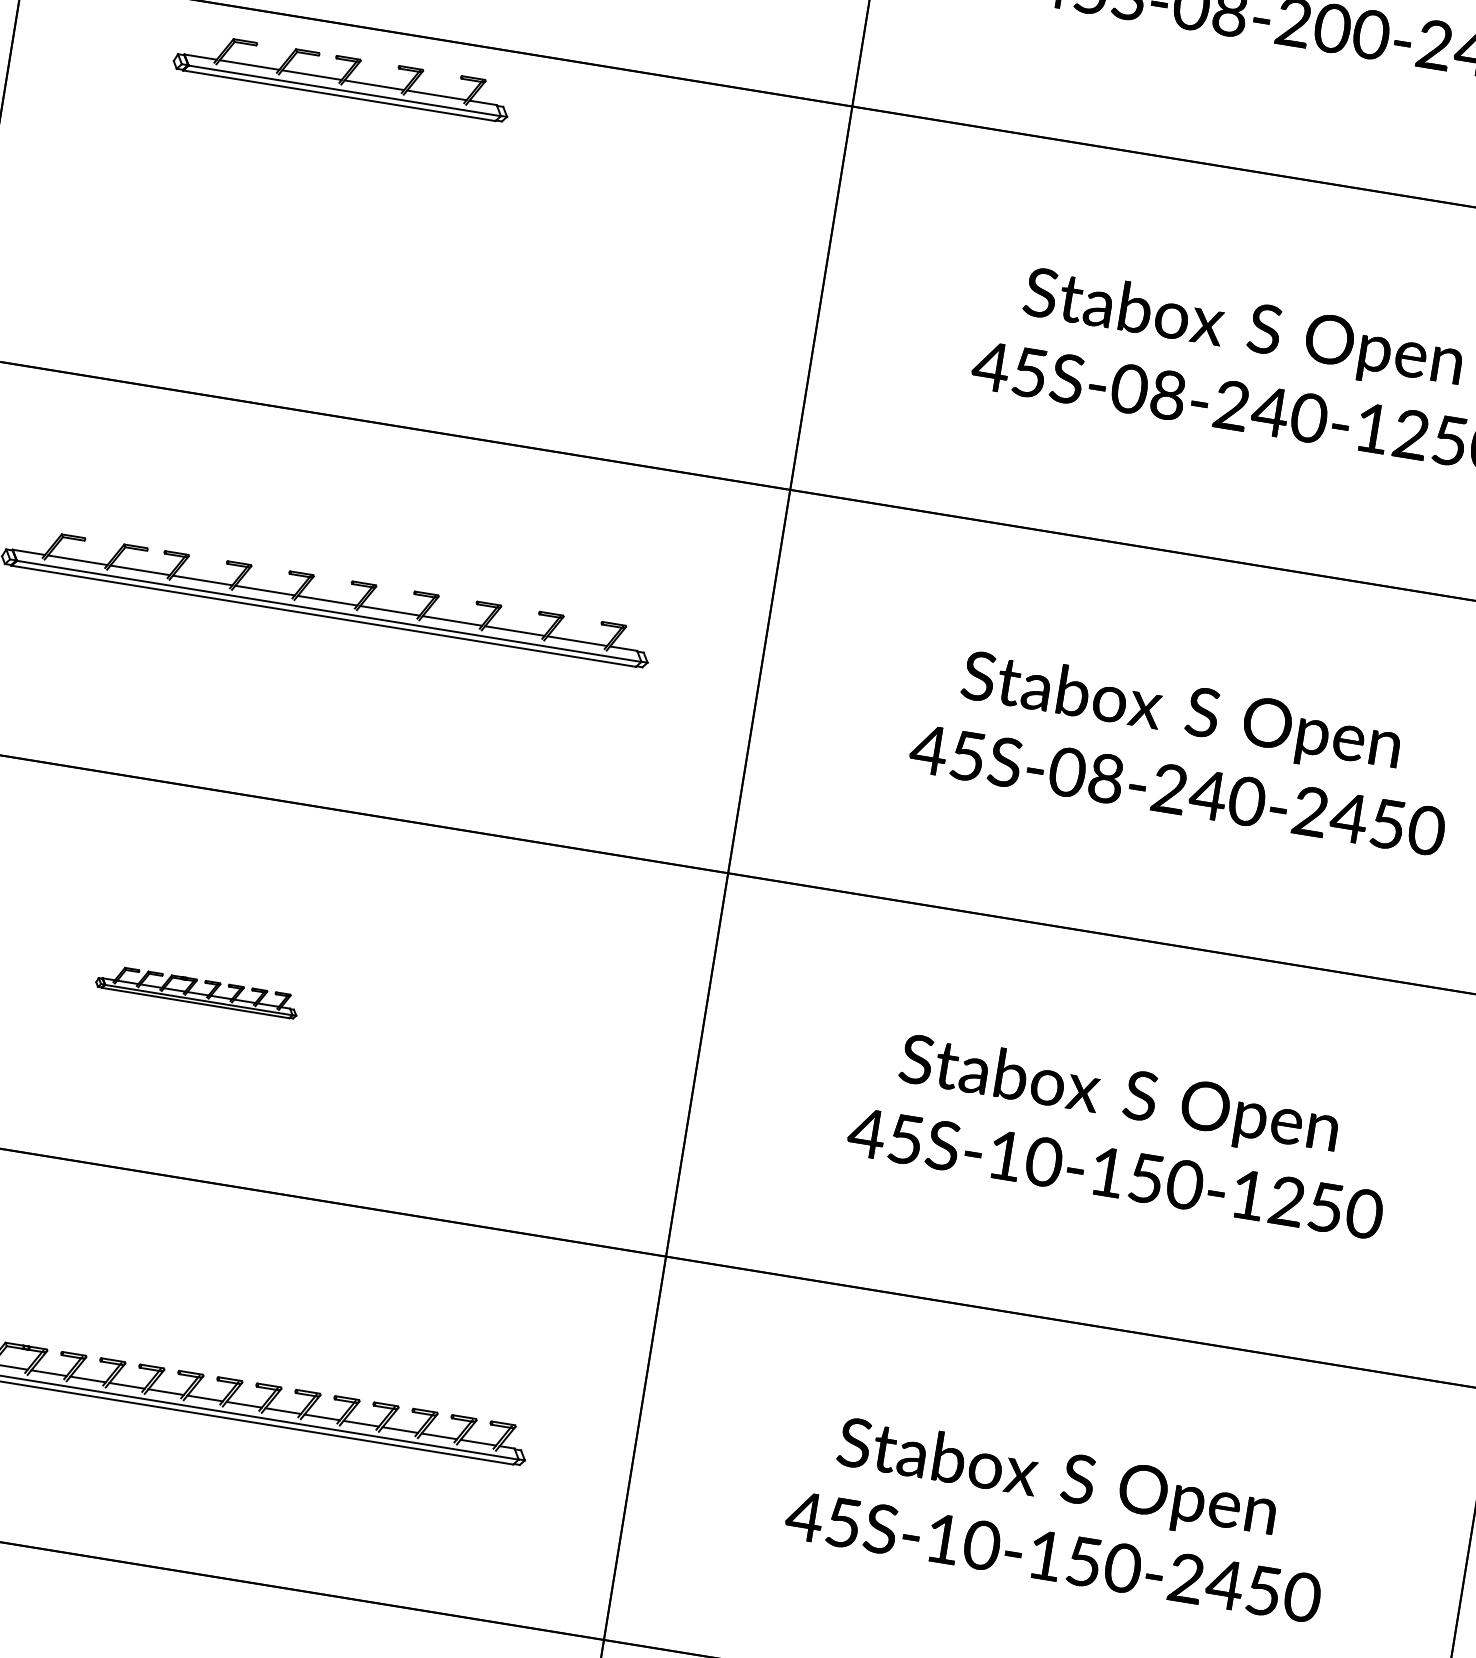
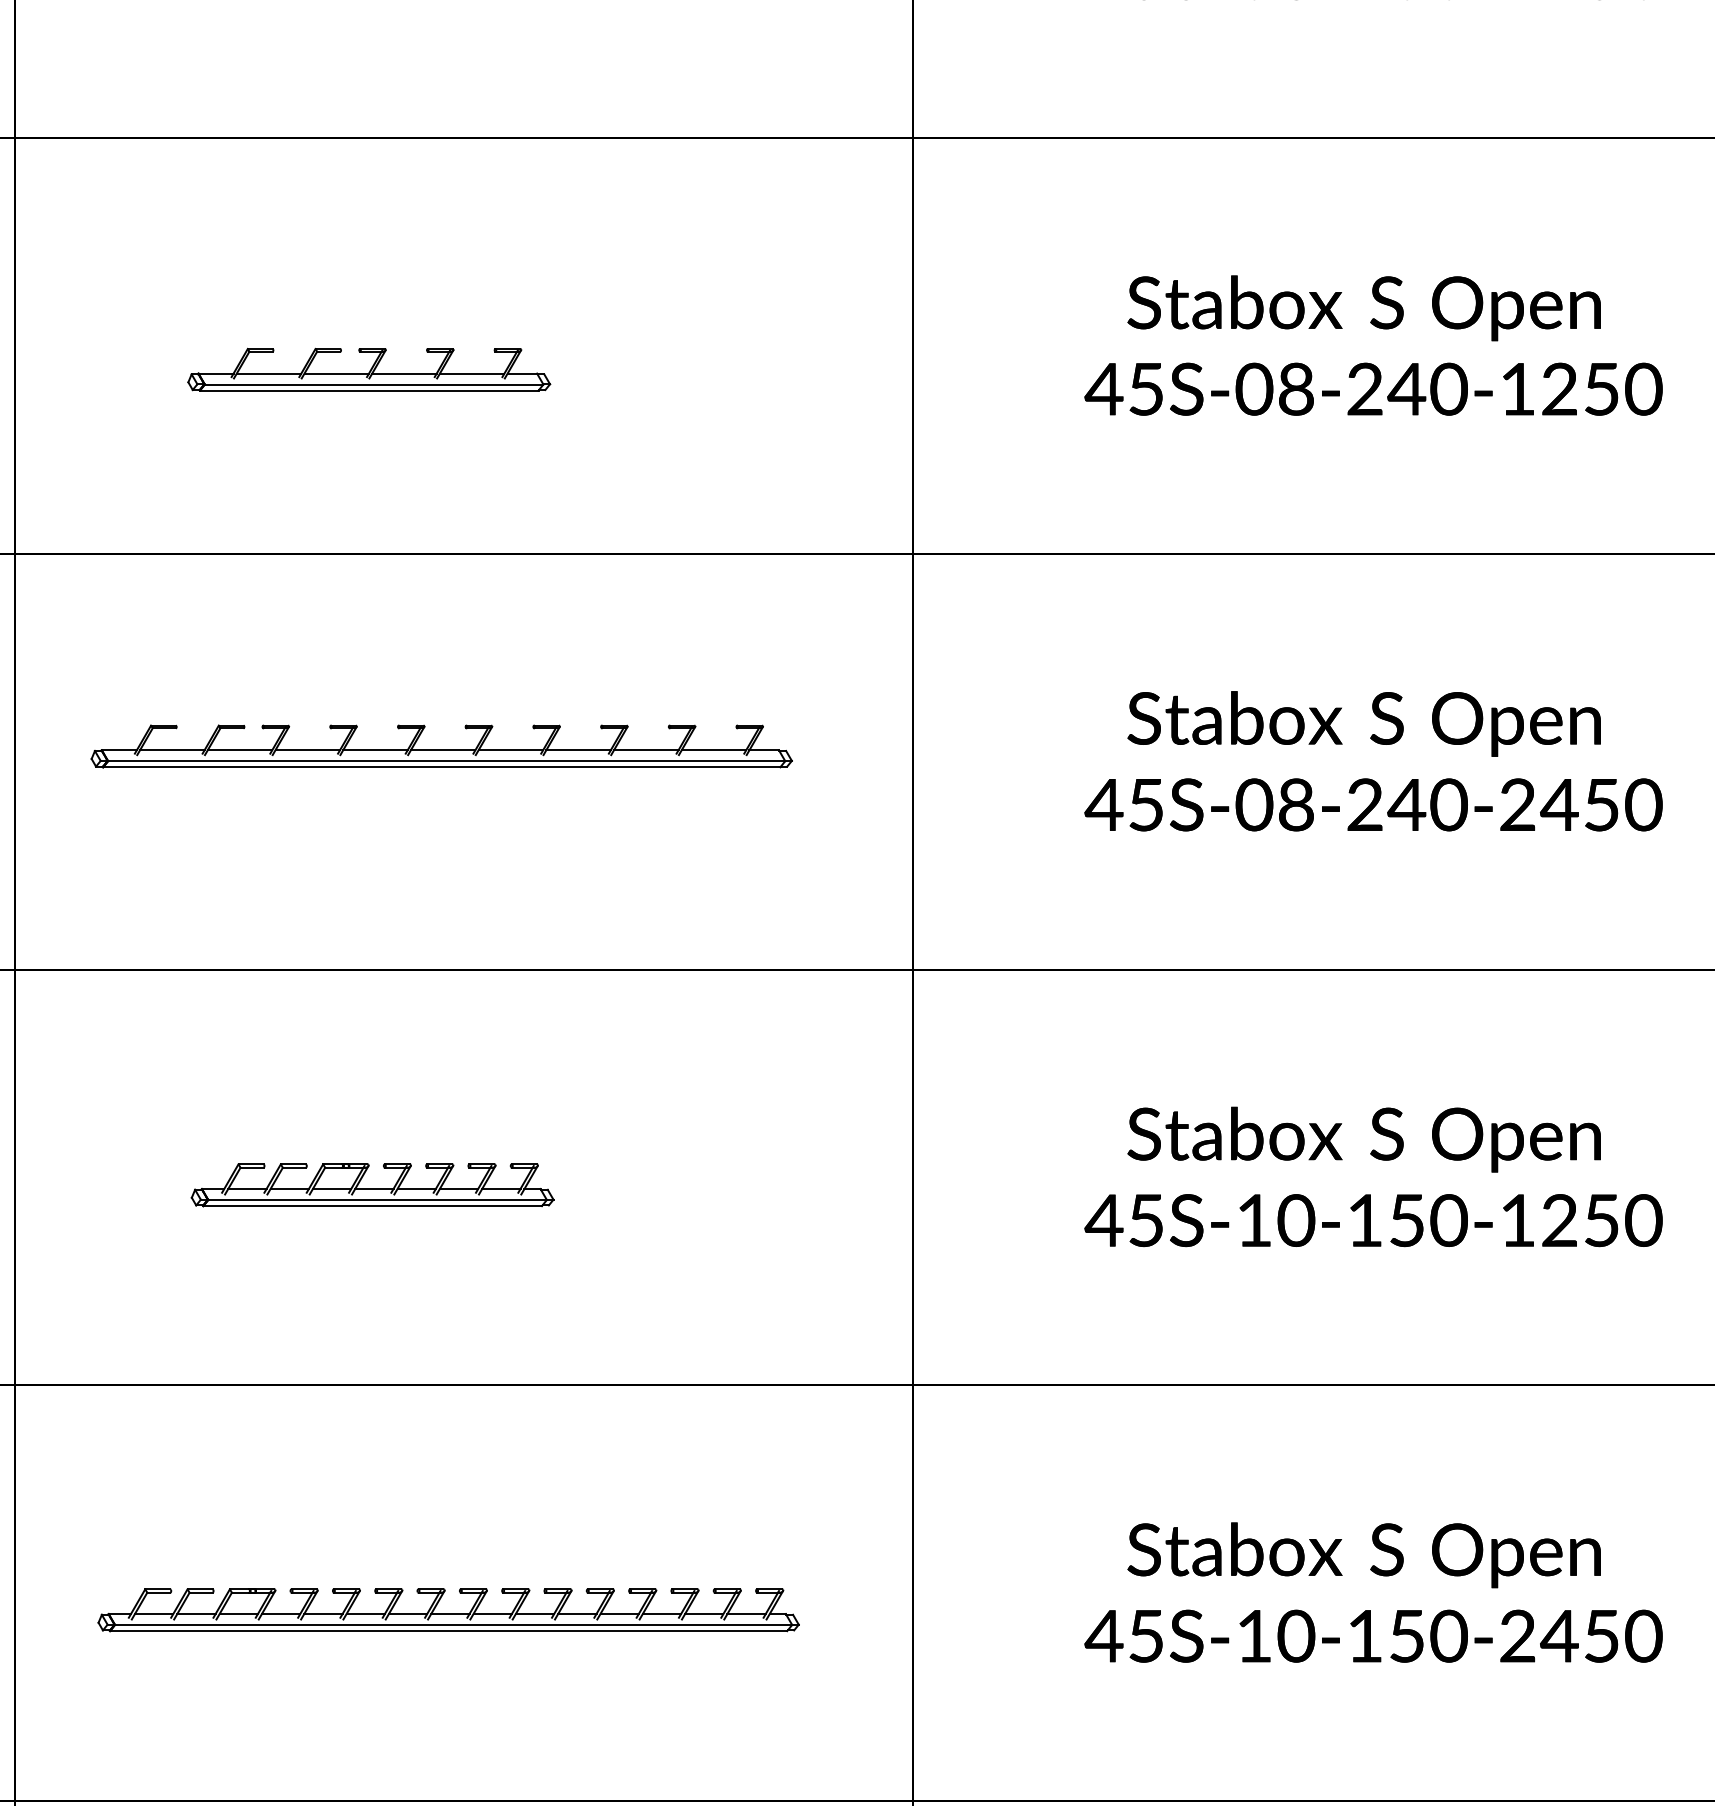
part: (342, 76) -> (369, 369), moved
part: (197, 991) -> (372, 1185), size x1.67

